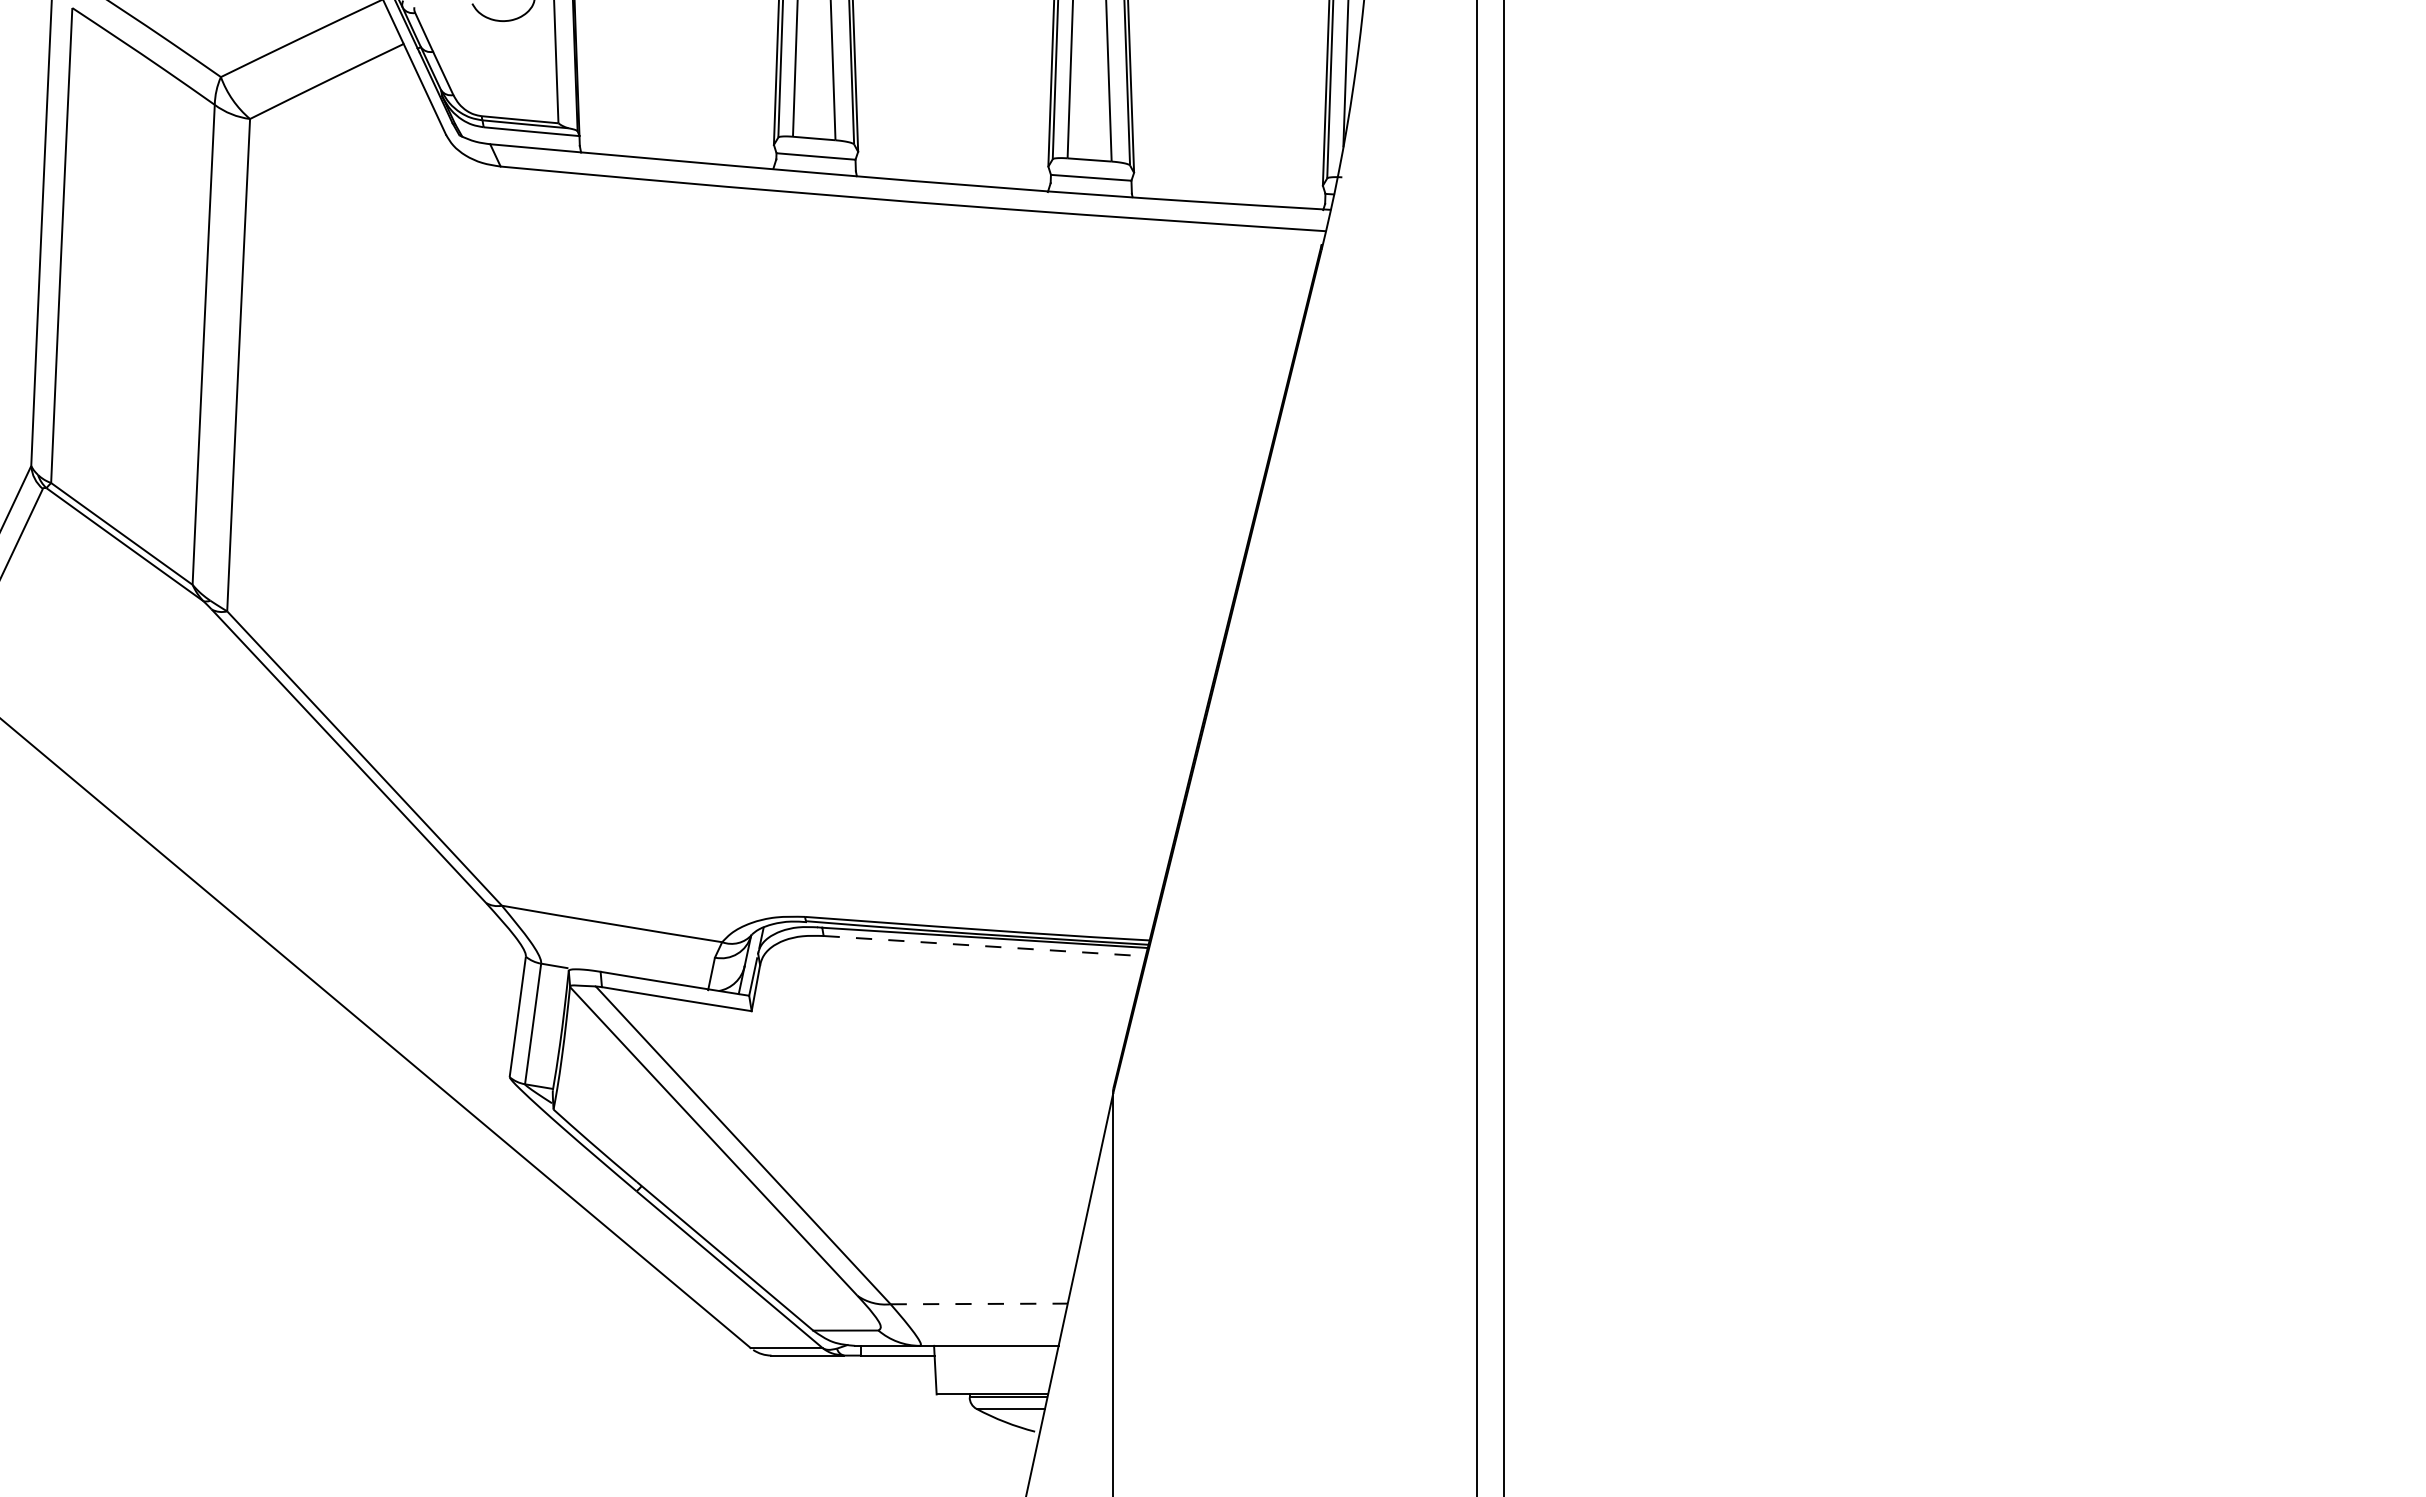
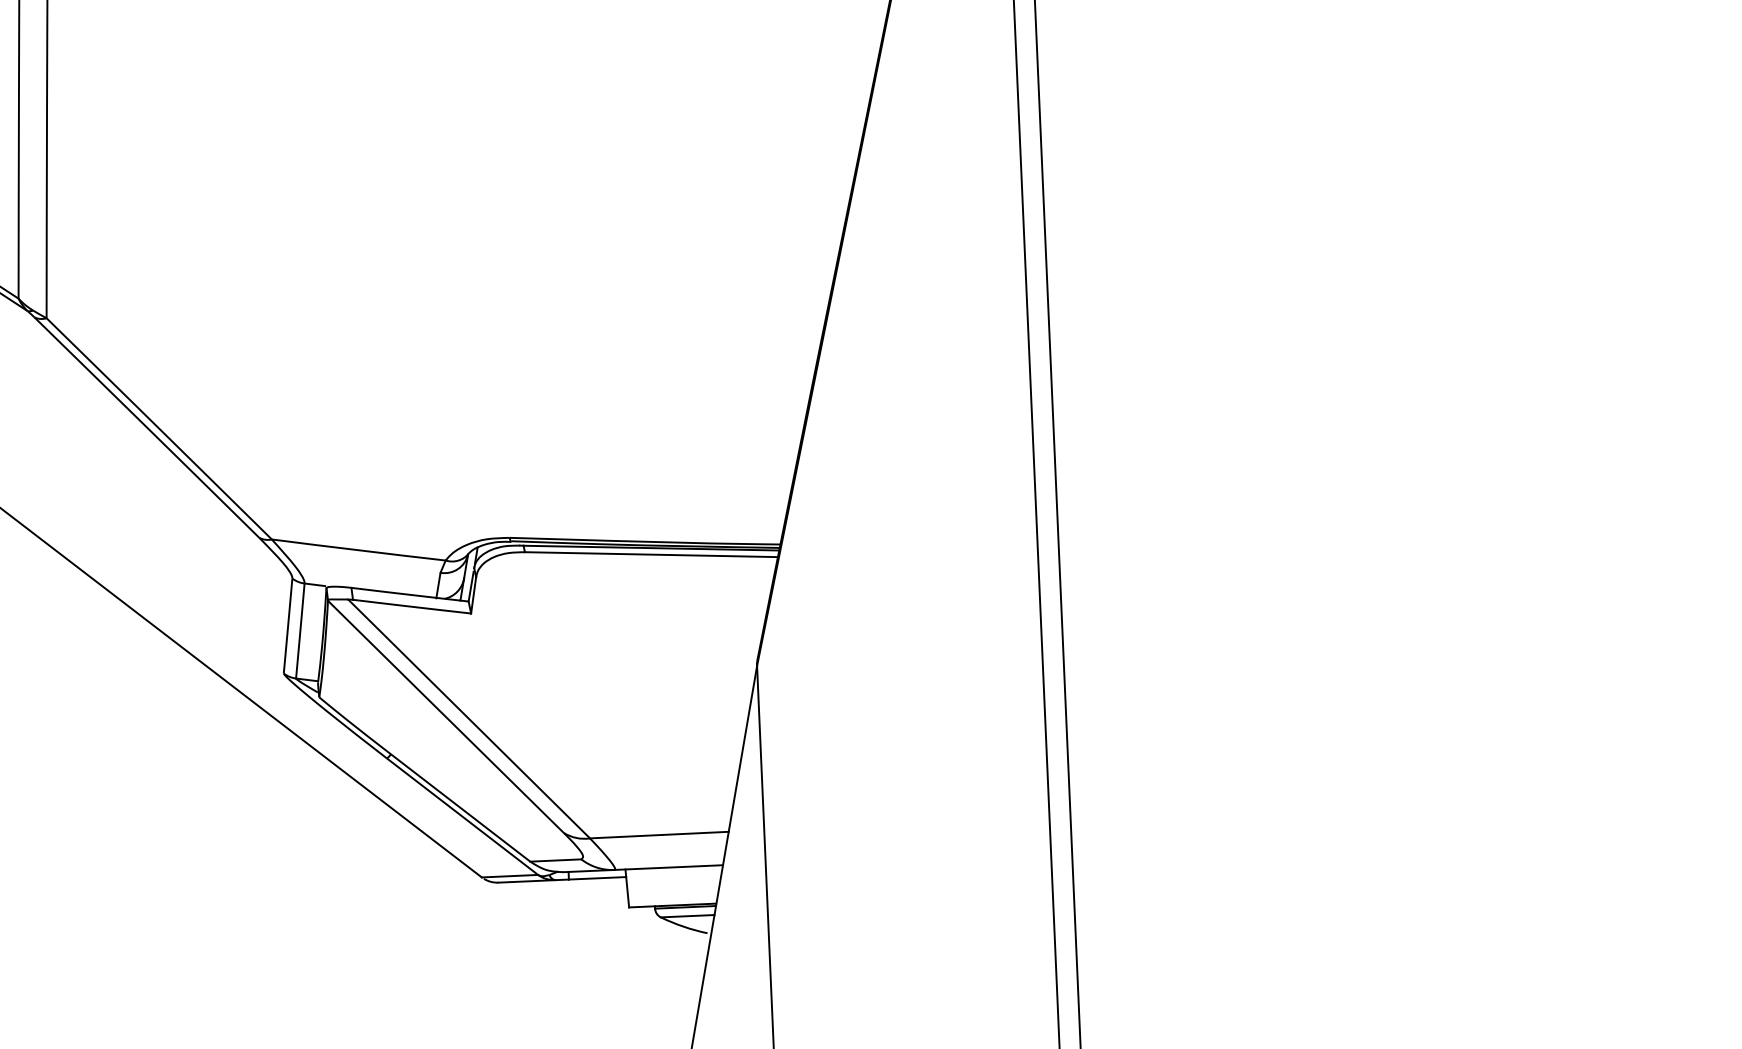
line: (985, 946) -> (652, 554), dashed -> solid
line: (979, 1303) -> (659, 834), dashed -> solid

